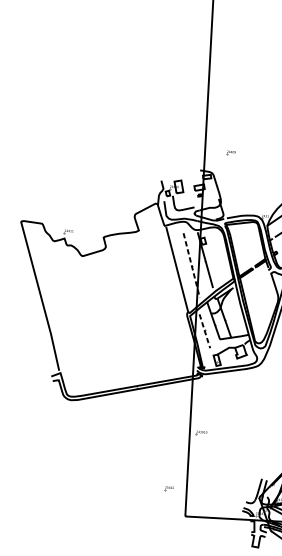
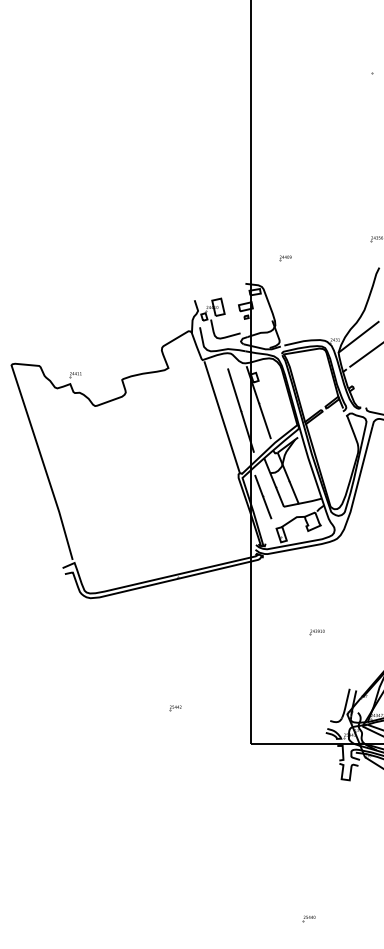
line: (192, 266) -> (241, 411), dashed -> solid
line: (205, 332) -> (263, 498), dashed -> solid
part: (201, 433) -> (316, 632), moved
part: (169, 488) -> (175, 708), moved

